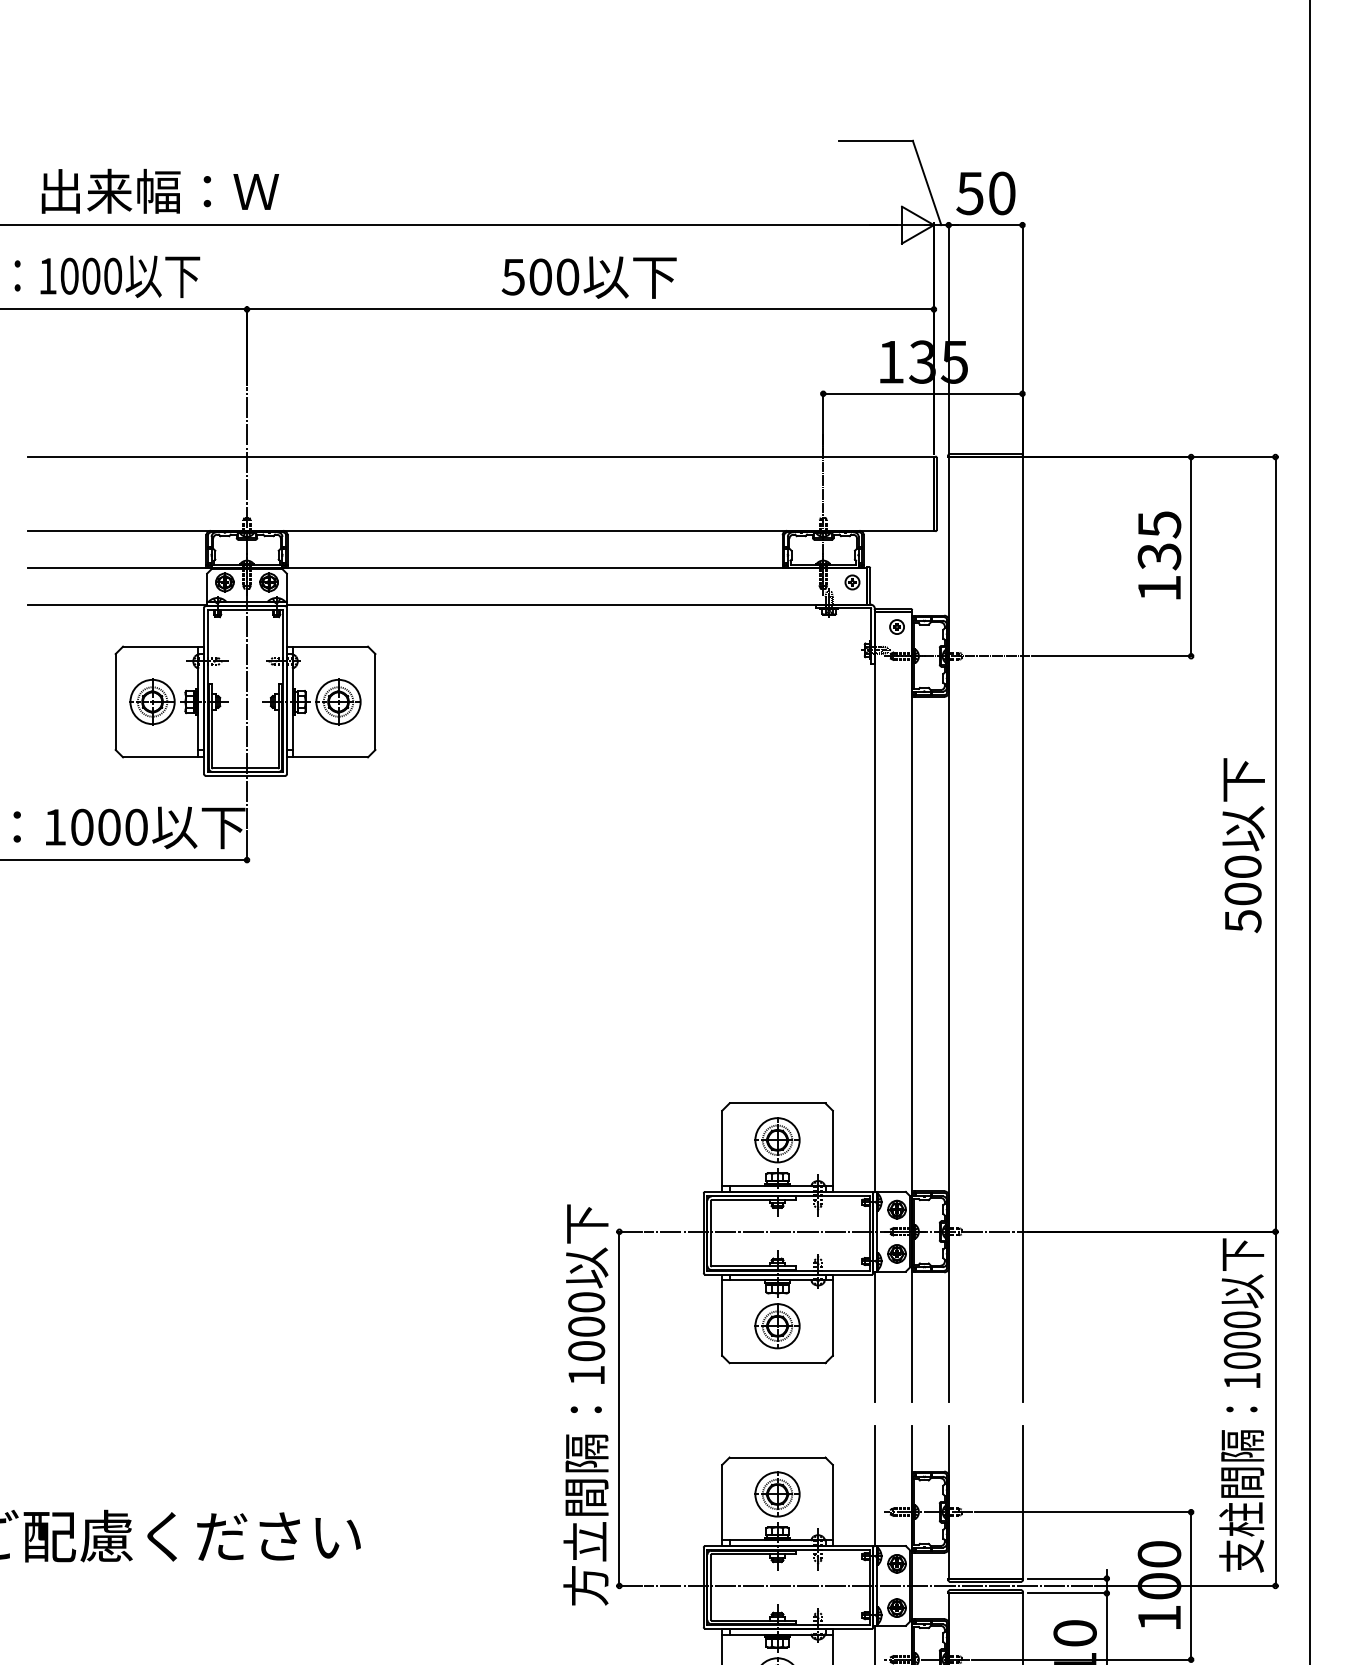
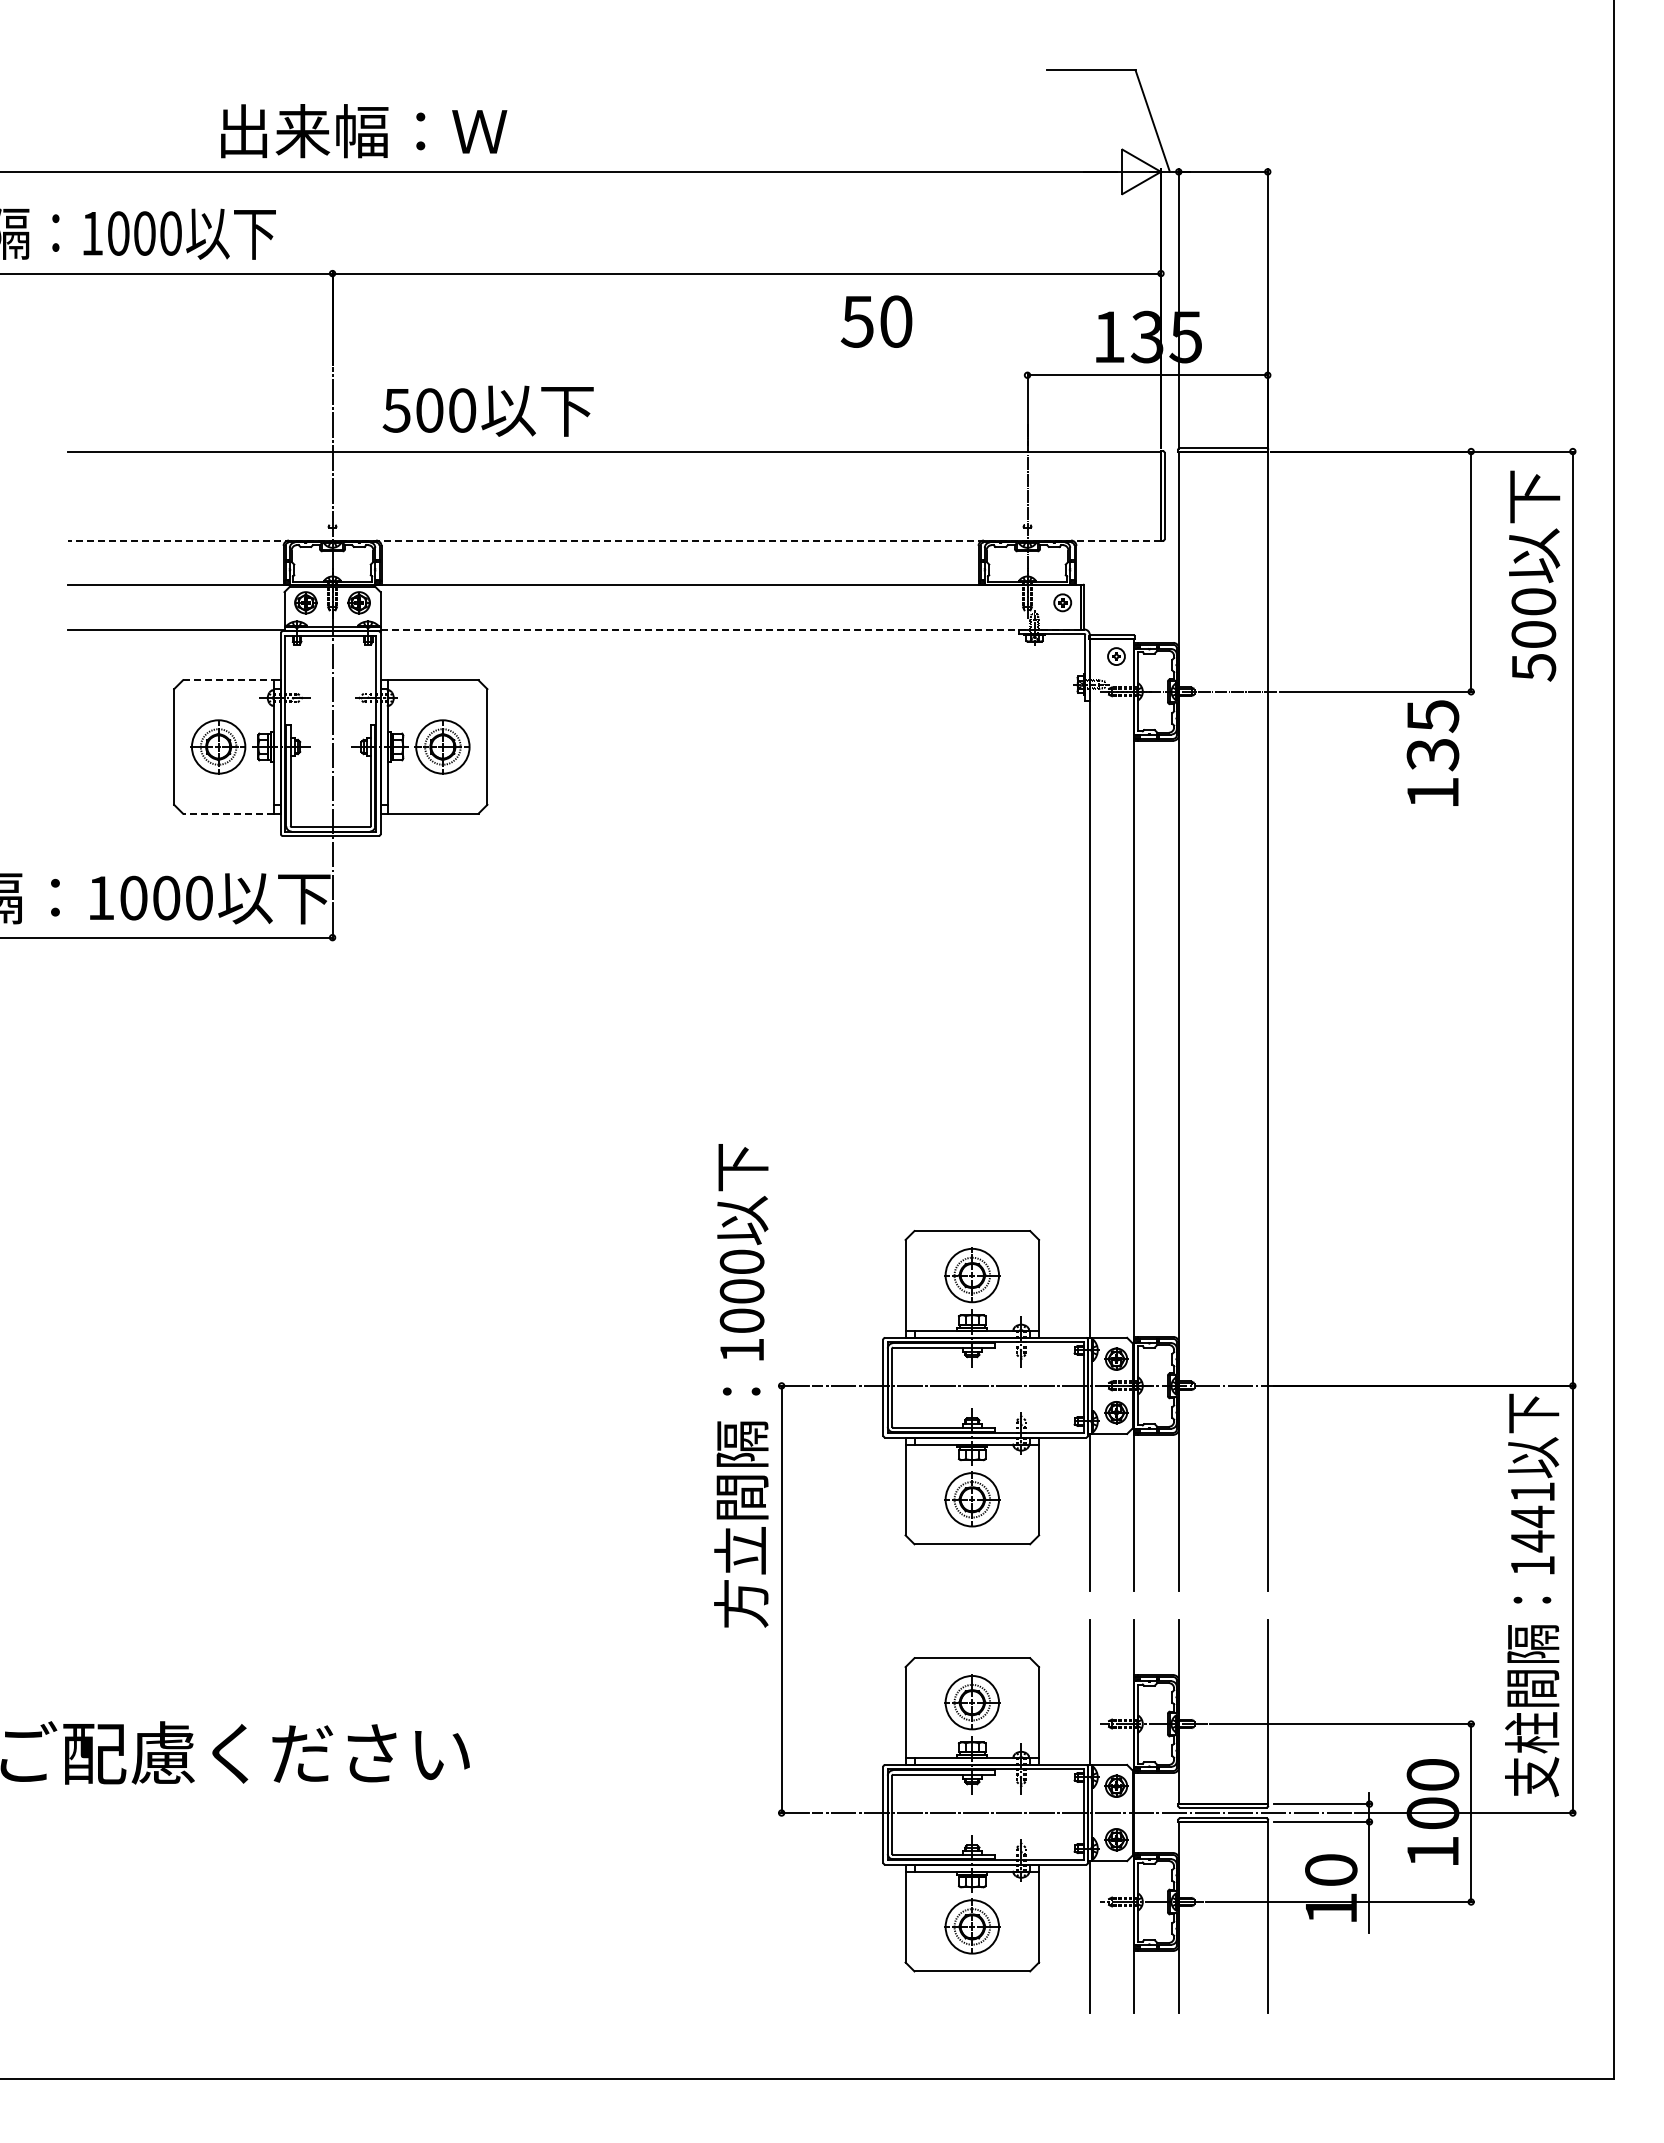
text: (160, 191) -> (364, 131), moved
text: (985, 193) -> (876, 321), moved
text: (588, 277) -> (487, 410), moved
line: (480, 530) -> (614, 540), solid -> dashed
text: (1159, 554) -> (1432, 752), moved
line: (577, 604) -> (730, 629), solid -> dashed
line: (160, 646) -> (228, 680), solid -> dashed
line: (159, 757) -> (227, 813), solid -> dashed
text: (1243, 845) -> (1534, 575), moved
text: (1242, 1340) -> (1532, 1517), 1000 -> 1441
text: (586, 1404) -> (741, 1385), moved

